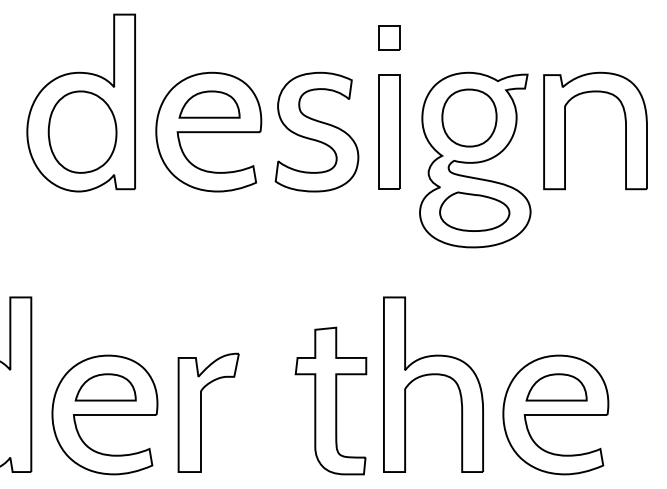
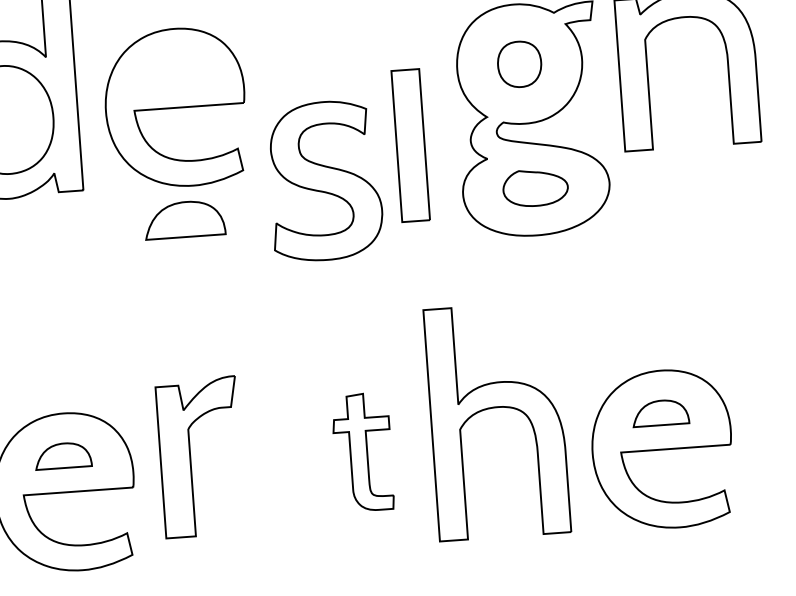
part: (209, 104) -> (184, 219), moved
part: (469, 117) -> (519, 63), size x0.6
part: (316, 131) -> (324, 180), moved
part: (389, 131) -> (410, 144), moved
part: (474, 211) -> (535, 187), size x0.7
part: (105, 387) -> (63, 455), size x0.7
part: (556, 387) -> (660, 413), size x0.7
part: (330, 400) -> (362, 451), size x0.6
part: (201, 412) -> (190, 457), moved

